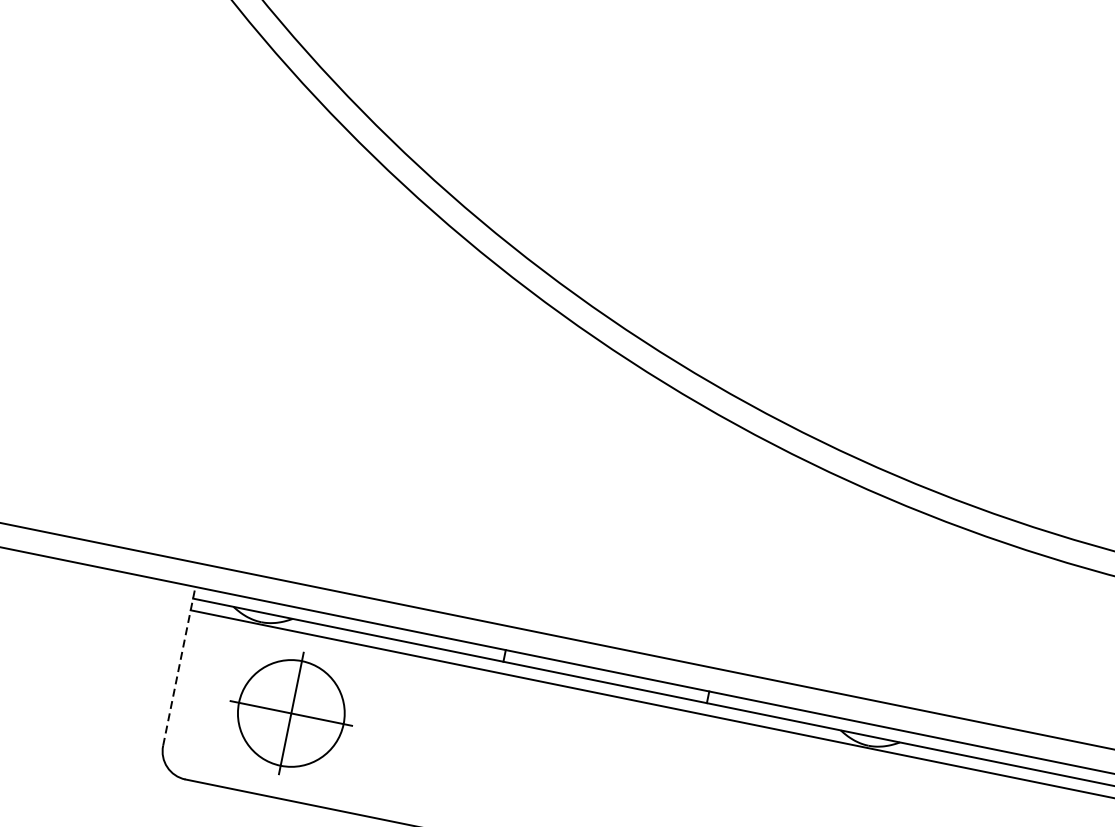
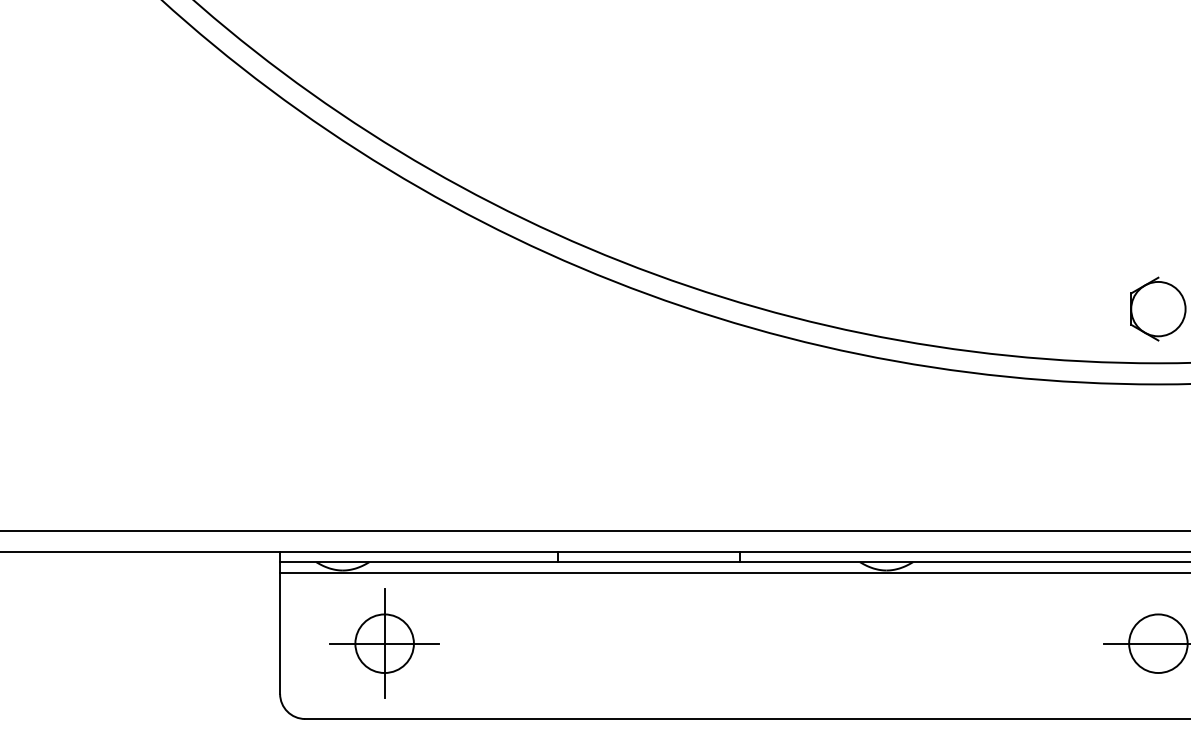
line: (179, 666) -> (280, 622), dashed -> solid
circle: (291, 713) -> (384, 643), size x0.62

